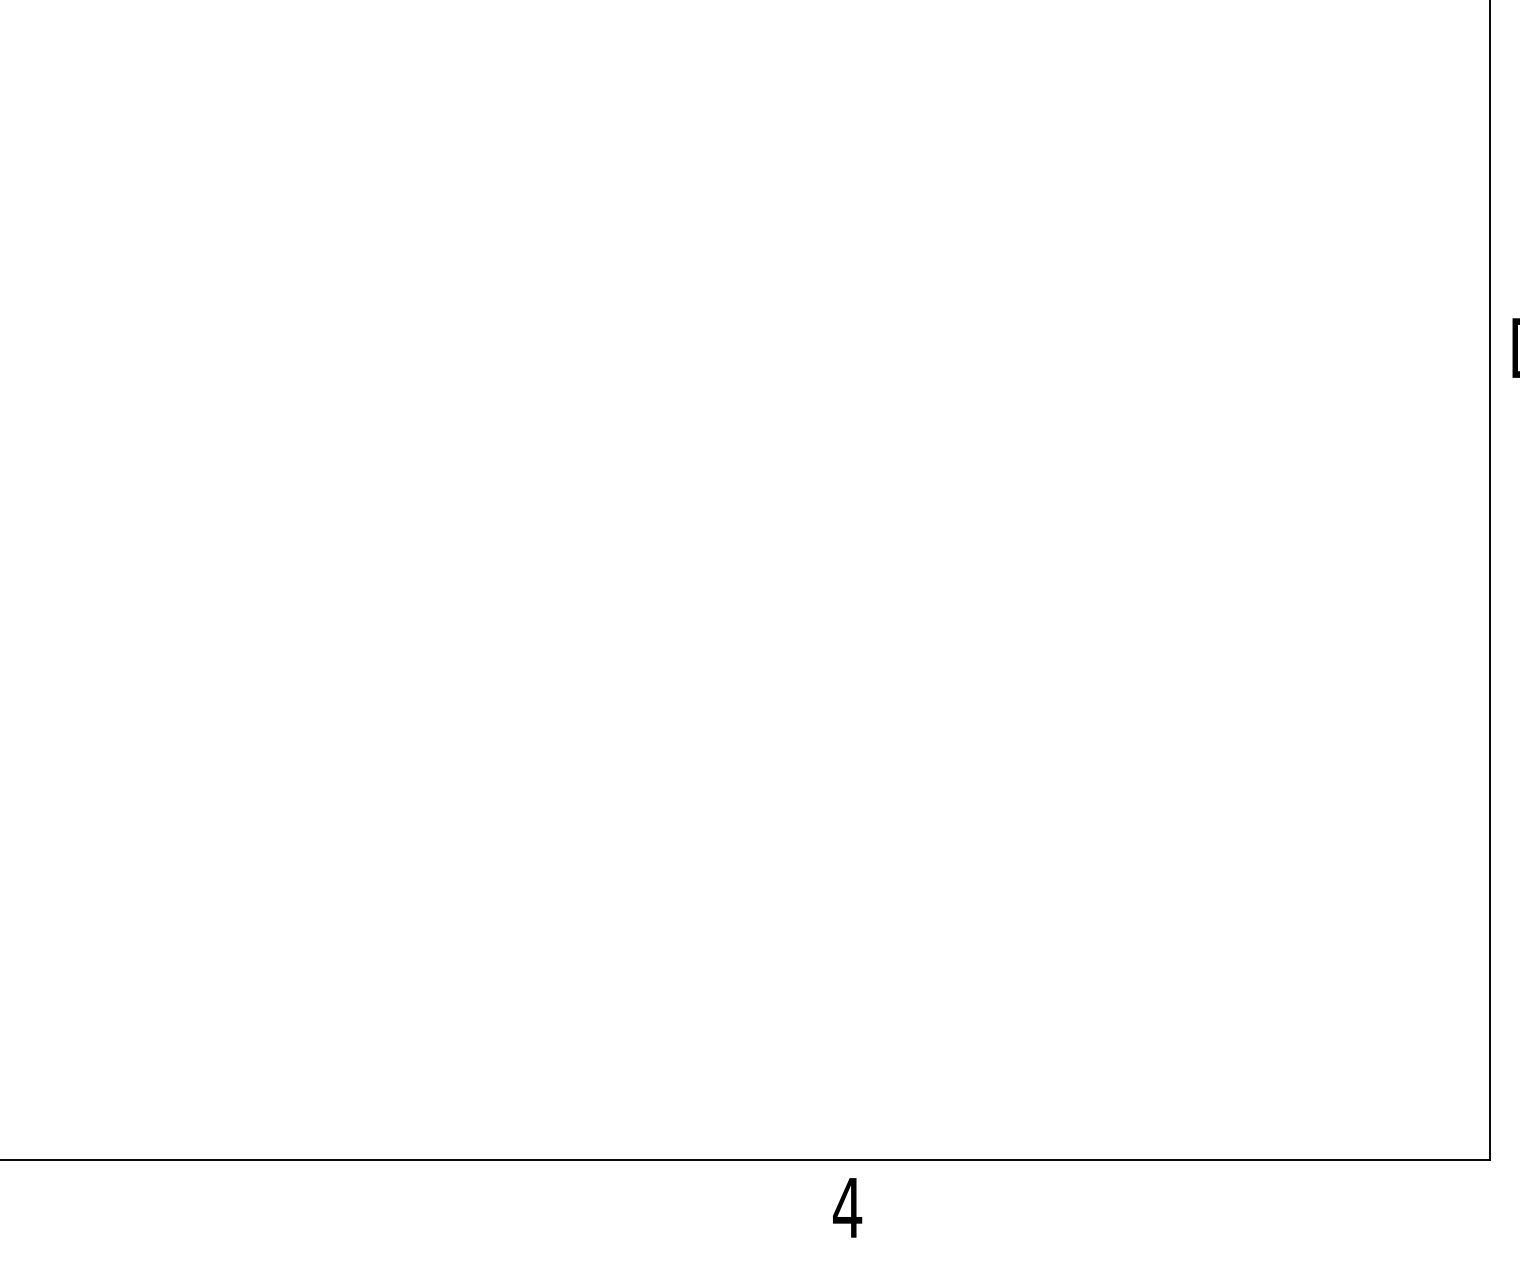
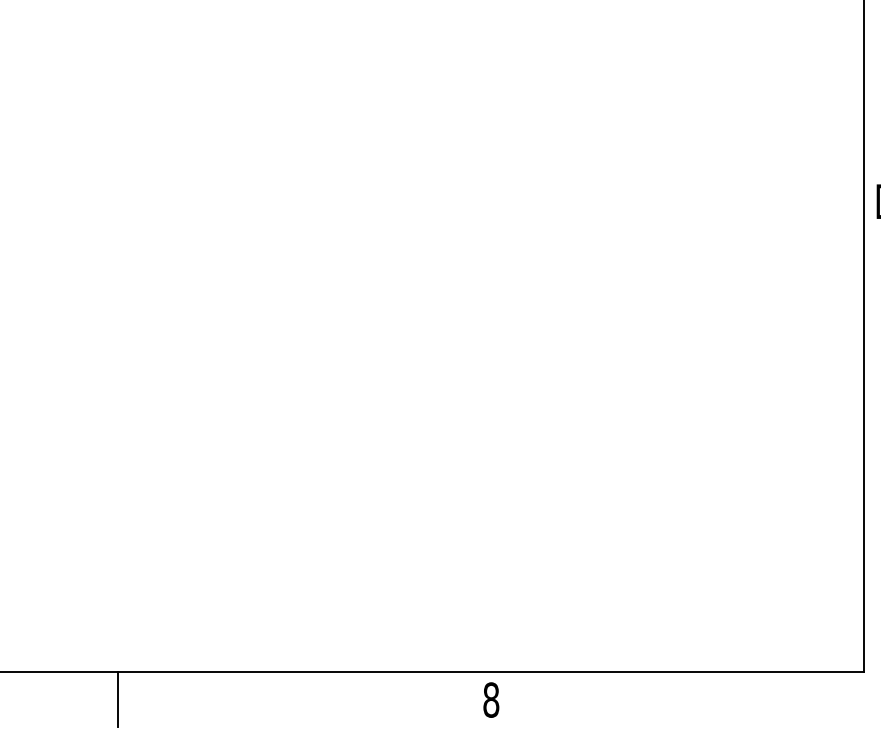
line: (202, 1206) -> (117, 699), added
text: (846, 1206) -> (490, 699), 4 -> 8

